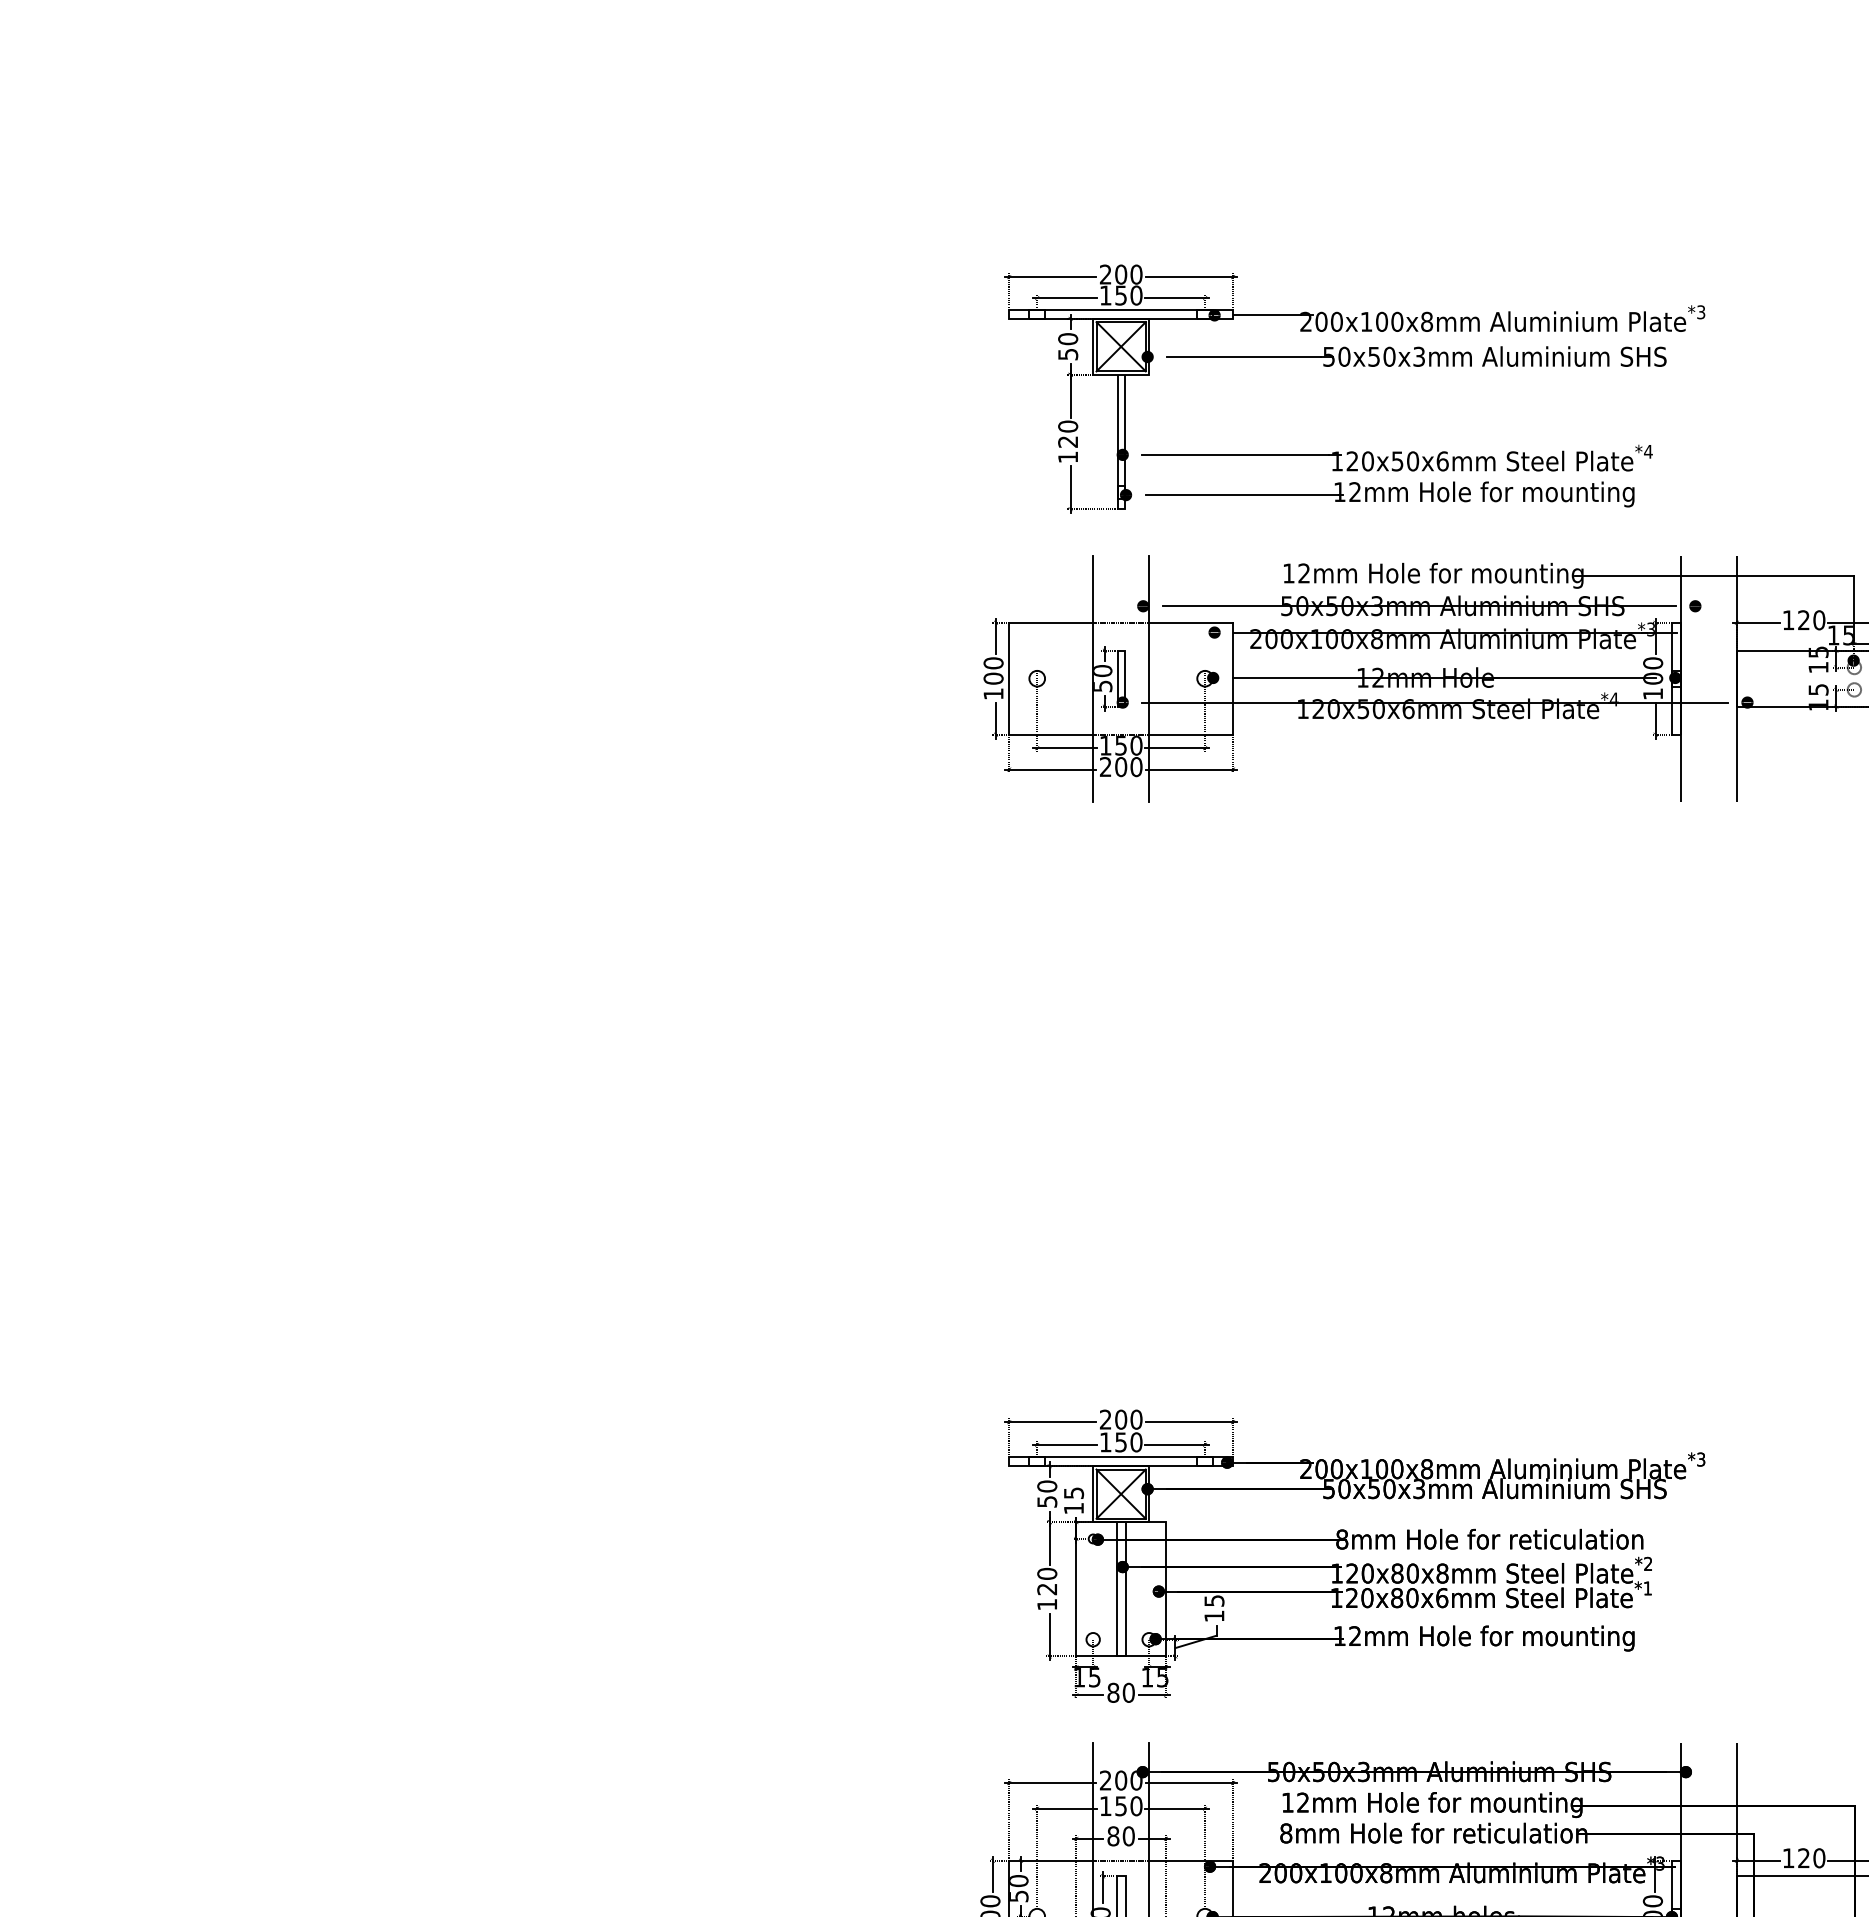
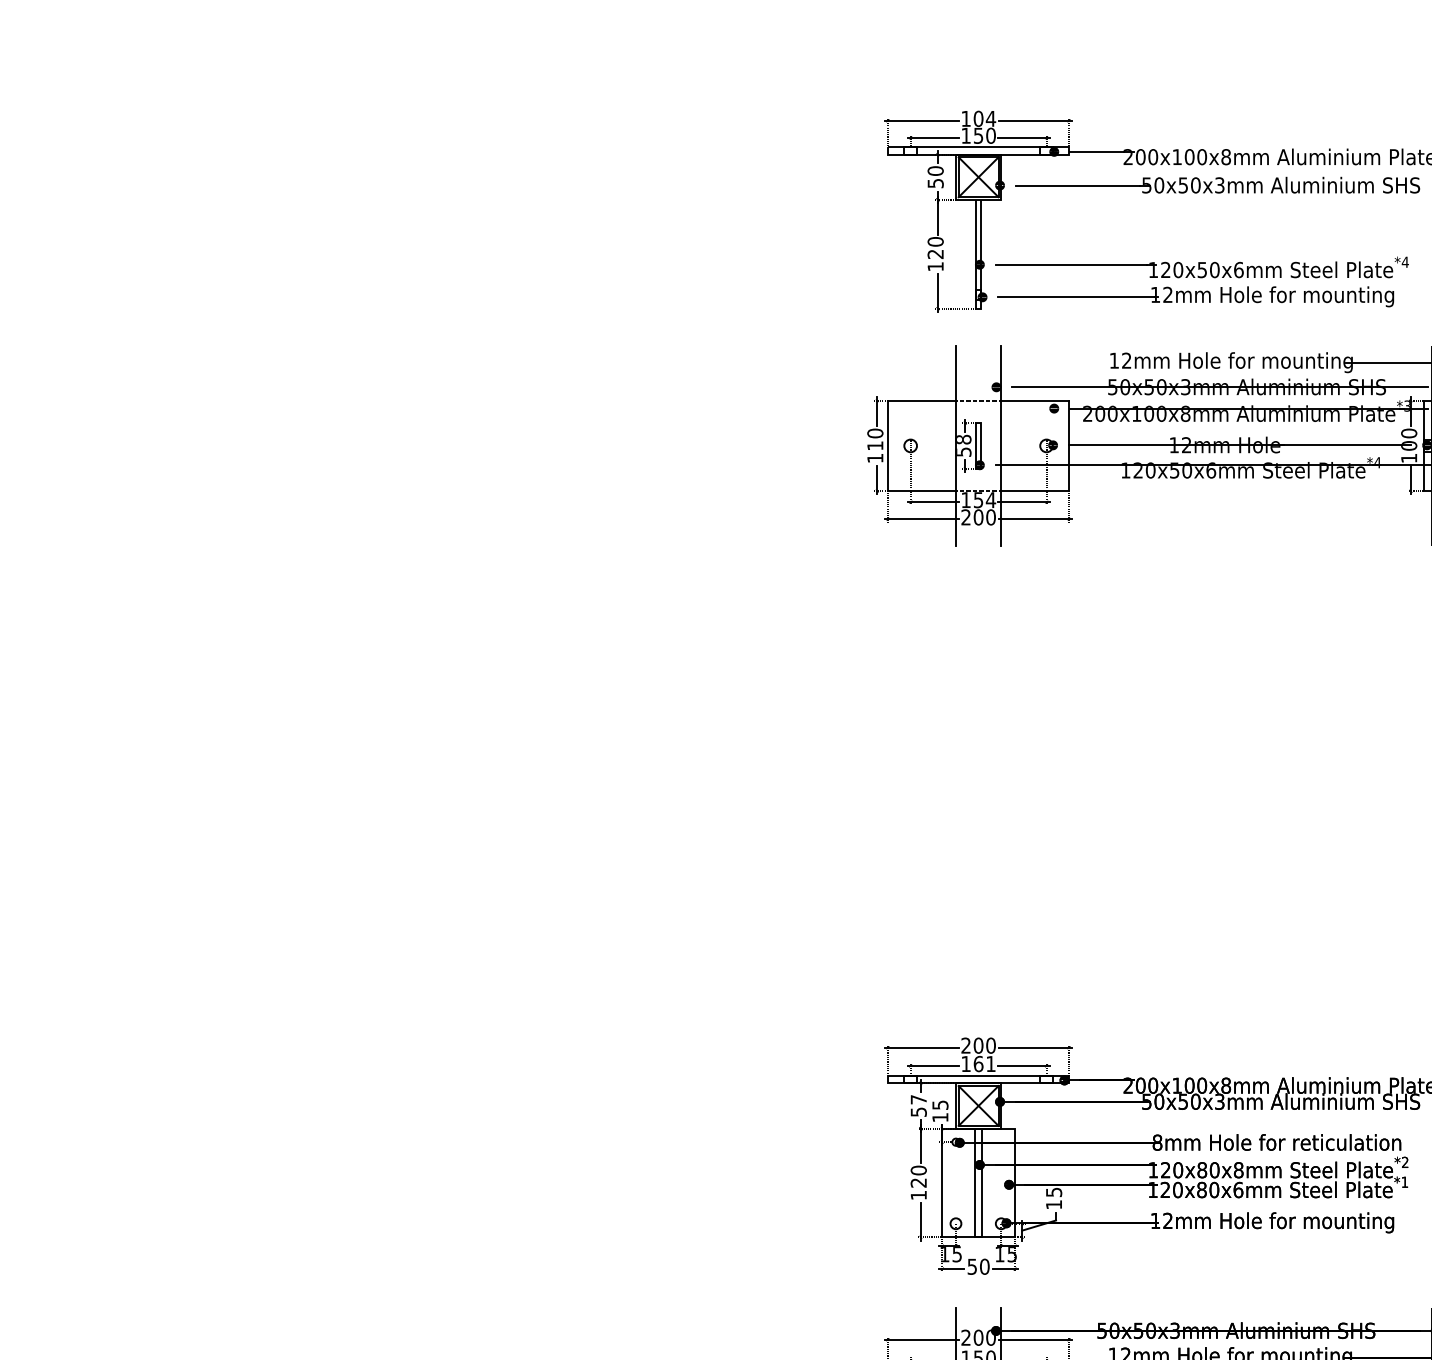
text: (1121, 274) -> (978, 118), 200 -> 104
text: (1103, 671) -> (964, 440), 50 -> 58
text: (993, 678) -> (875, 445), 100 -> 110
text: (1136, 745) -> (991, 499), 150 -> 154
text: (1128, 1442) -> (984, 1064), 150 -> 161
text: (1047, 1486) -> (918, 1099), 50 -> 57
text: (1113, 1692) -> (972, 1266), 80 -> 50

